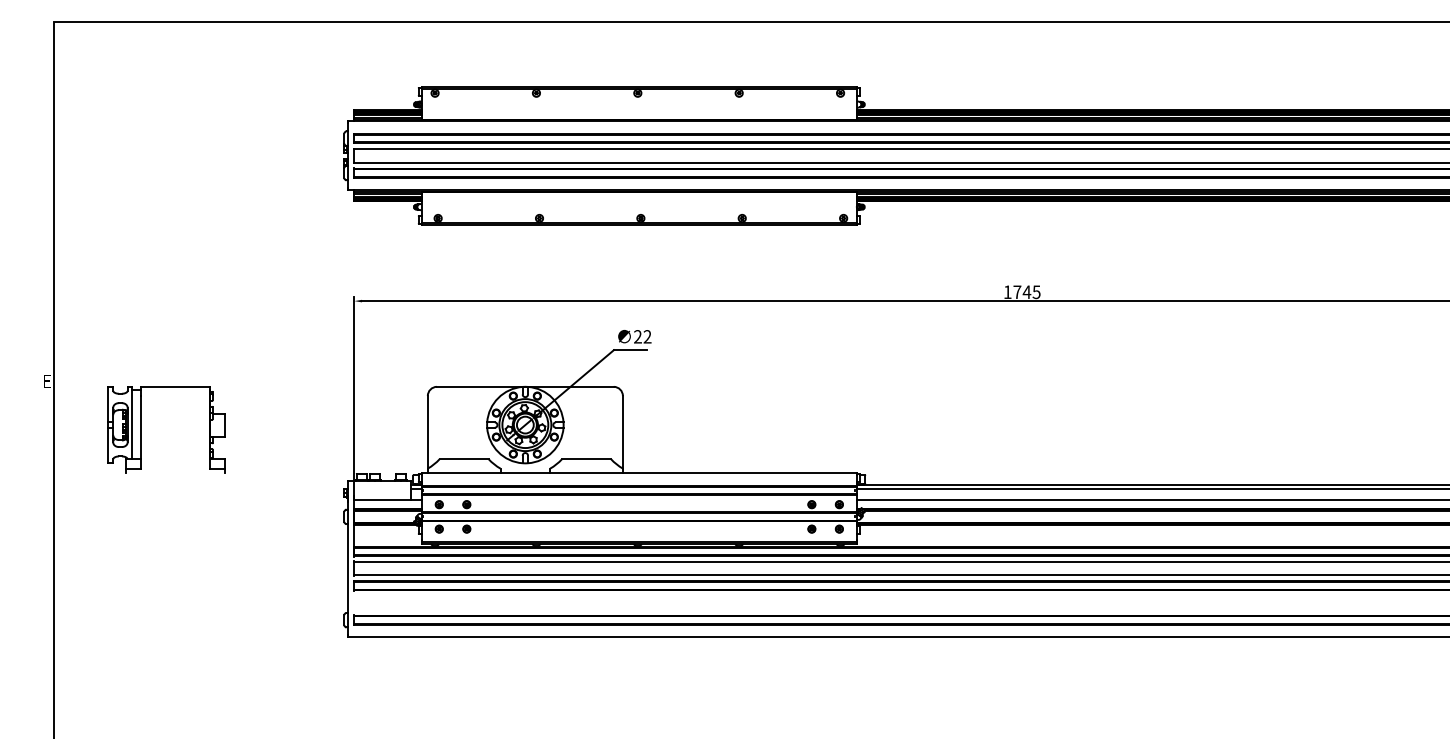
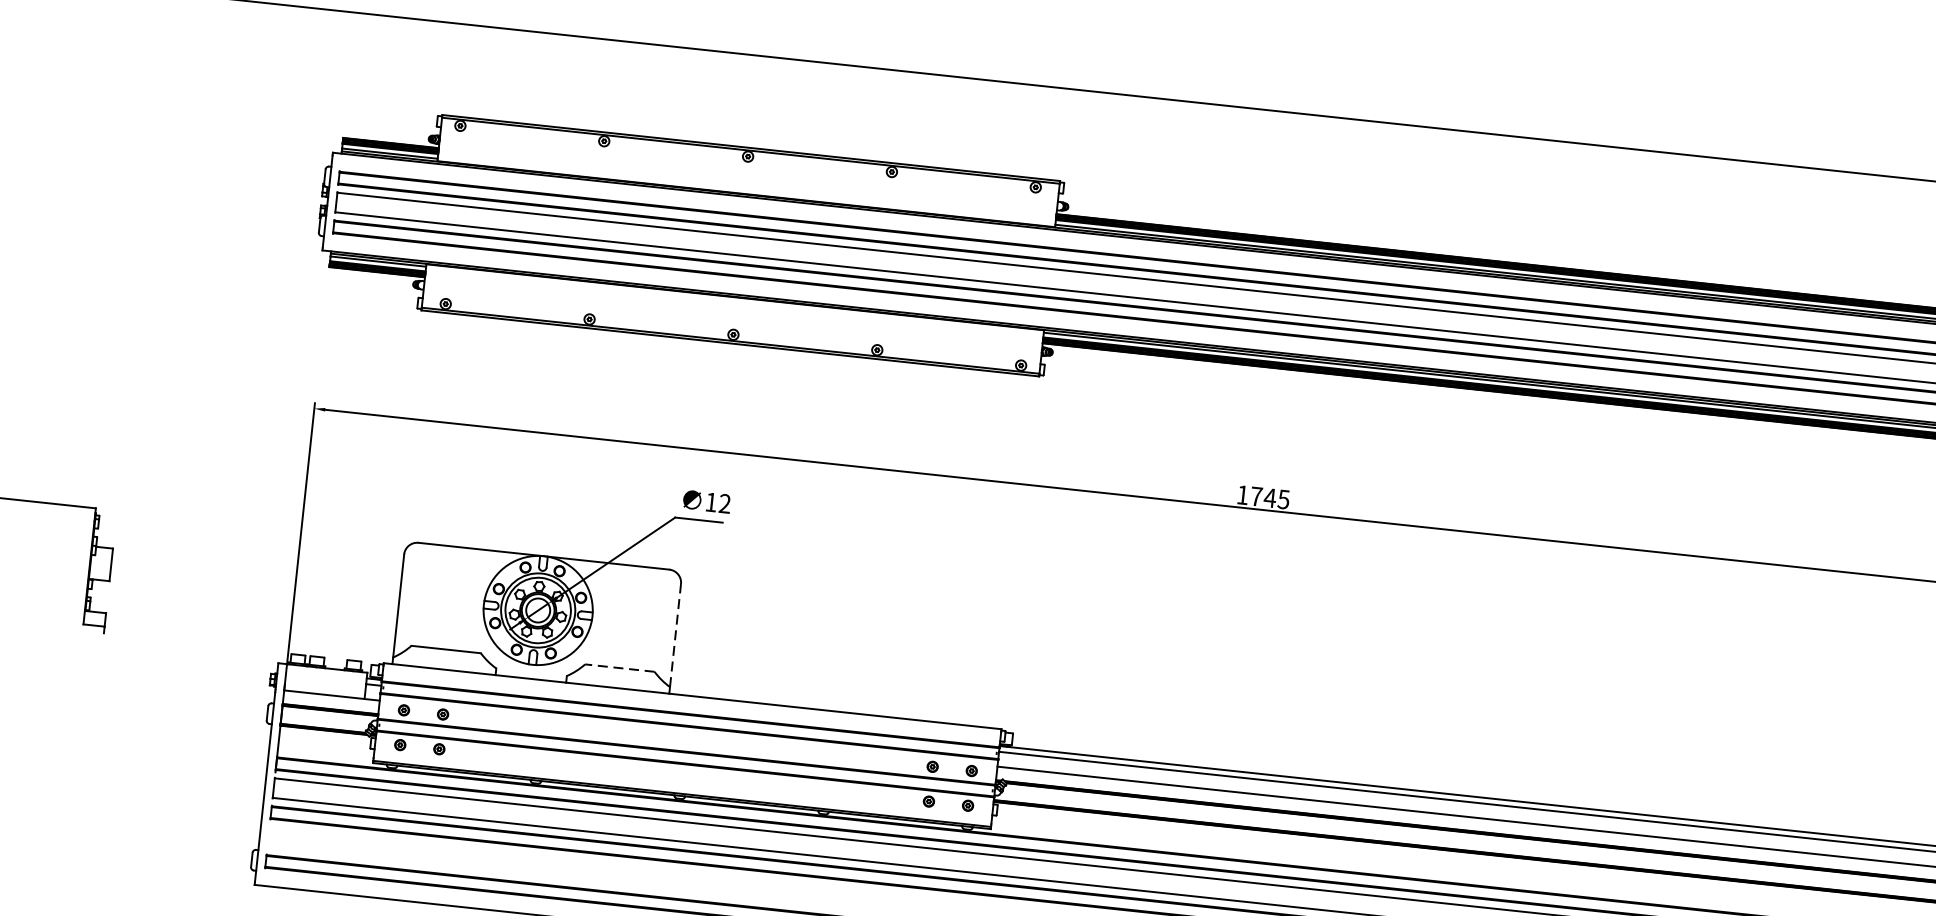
text: (637, 336) -> (710, 501), 22 -> 12
line: (622, 431) -> (675, 634), solid -> dashed
line: (586, 459) -> (619, 668), solid -> dashed

